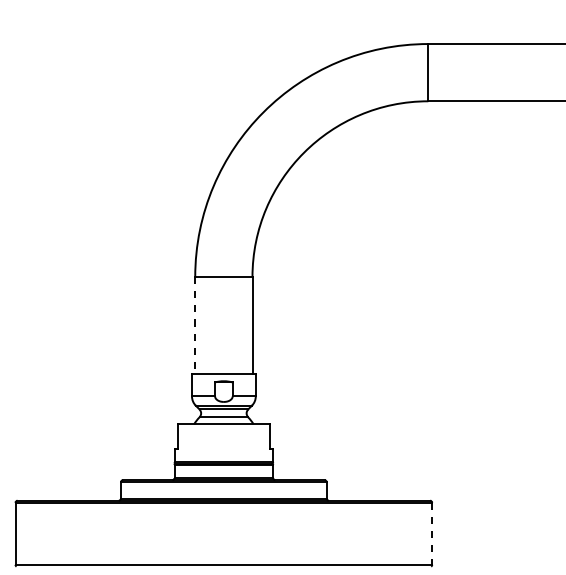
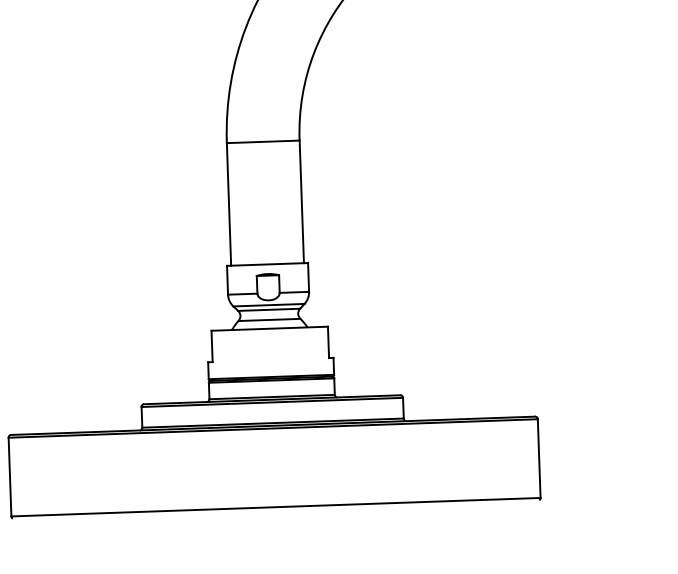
line: (195, 325) -> (229, 204), dashed -> solid
line: (432, 533) -> (539, 458), dashed -> solid

